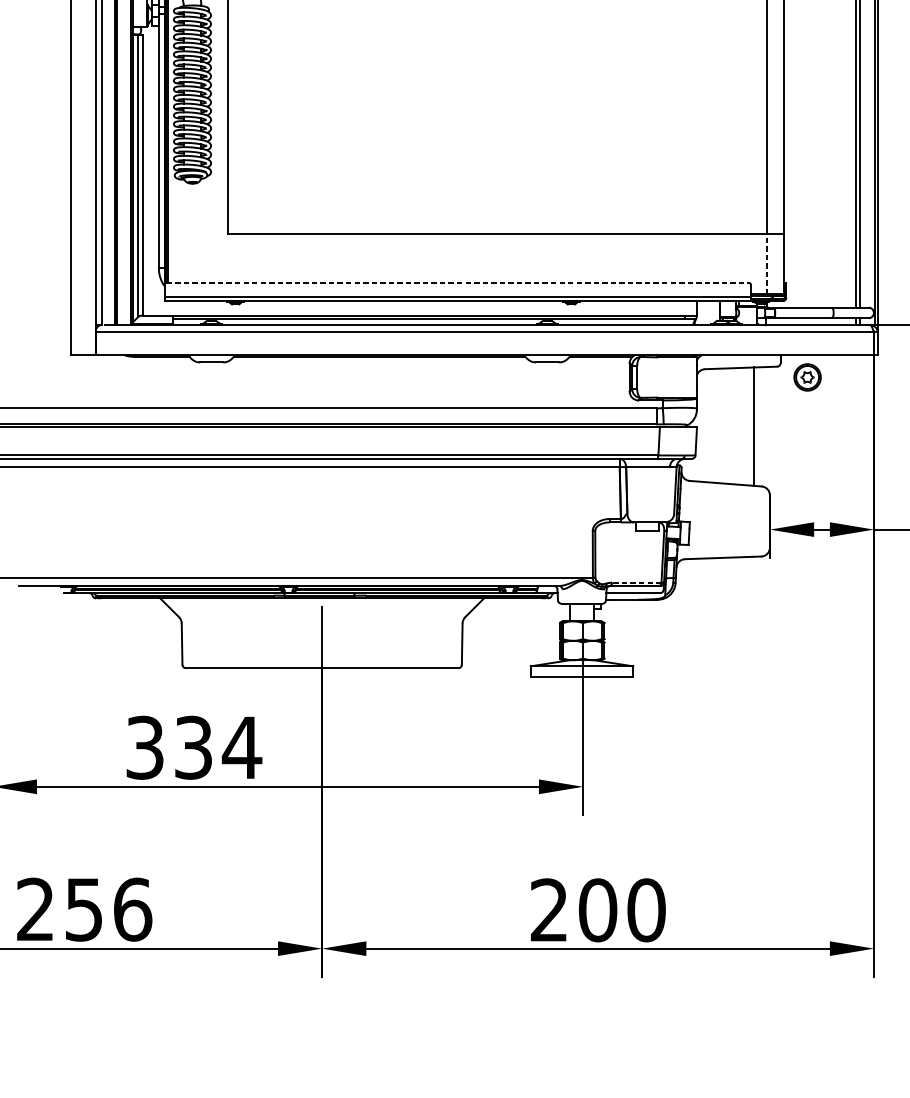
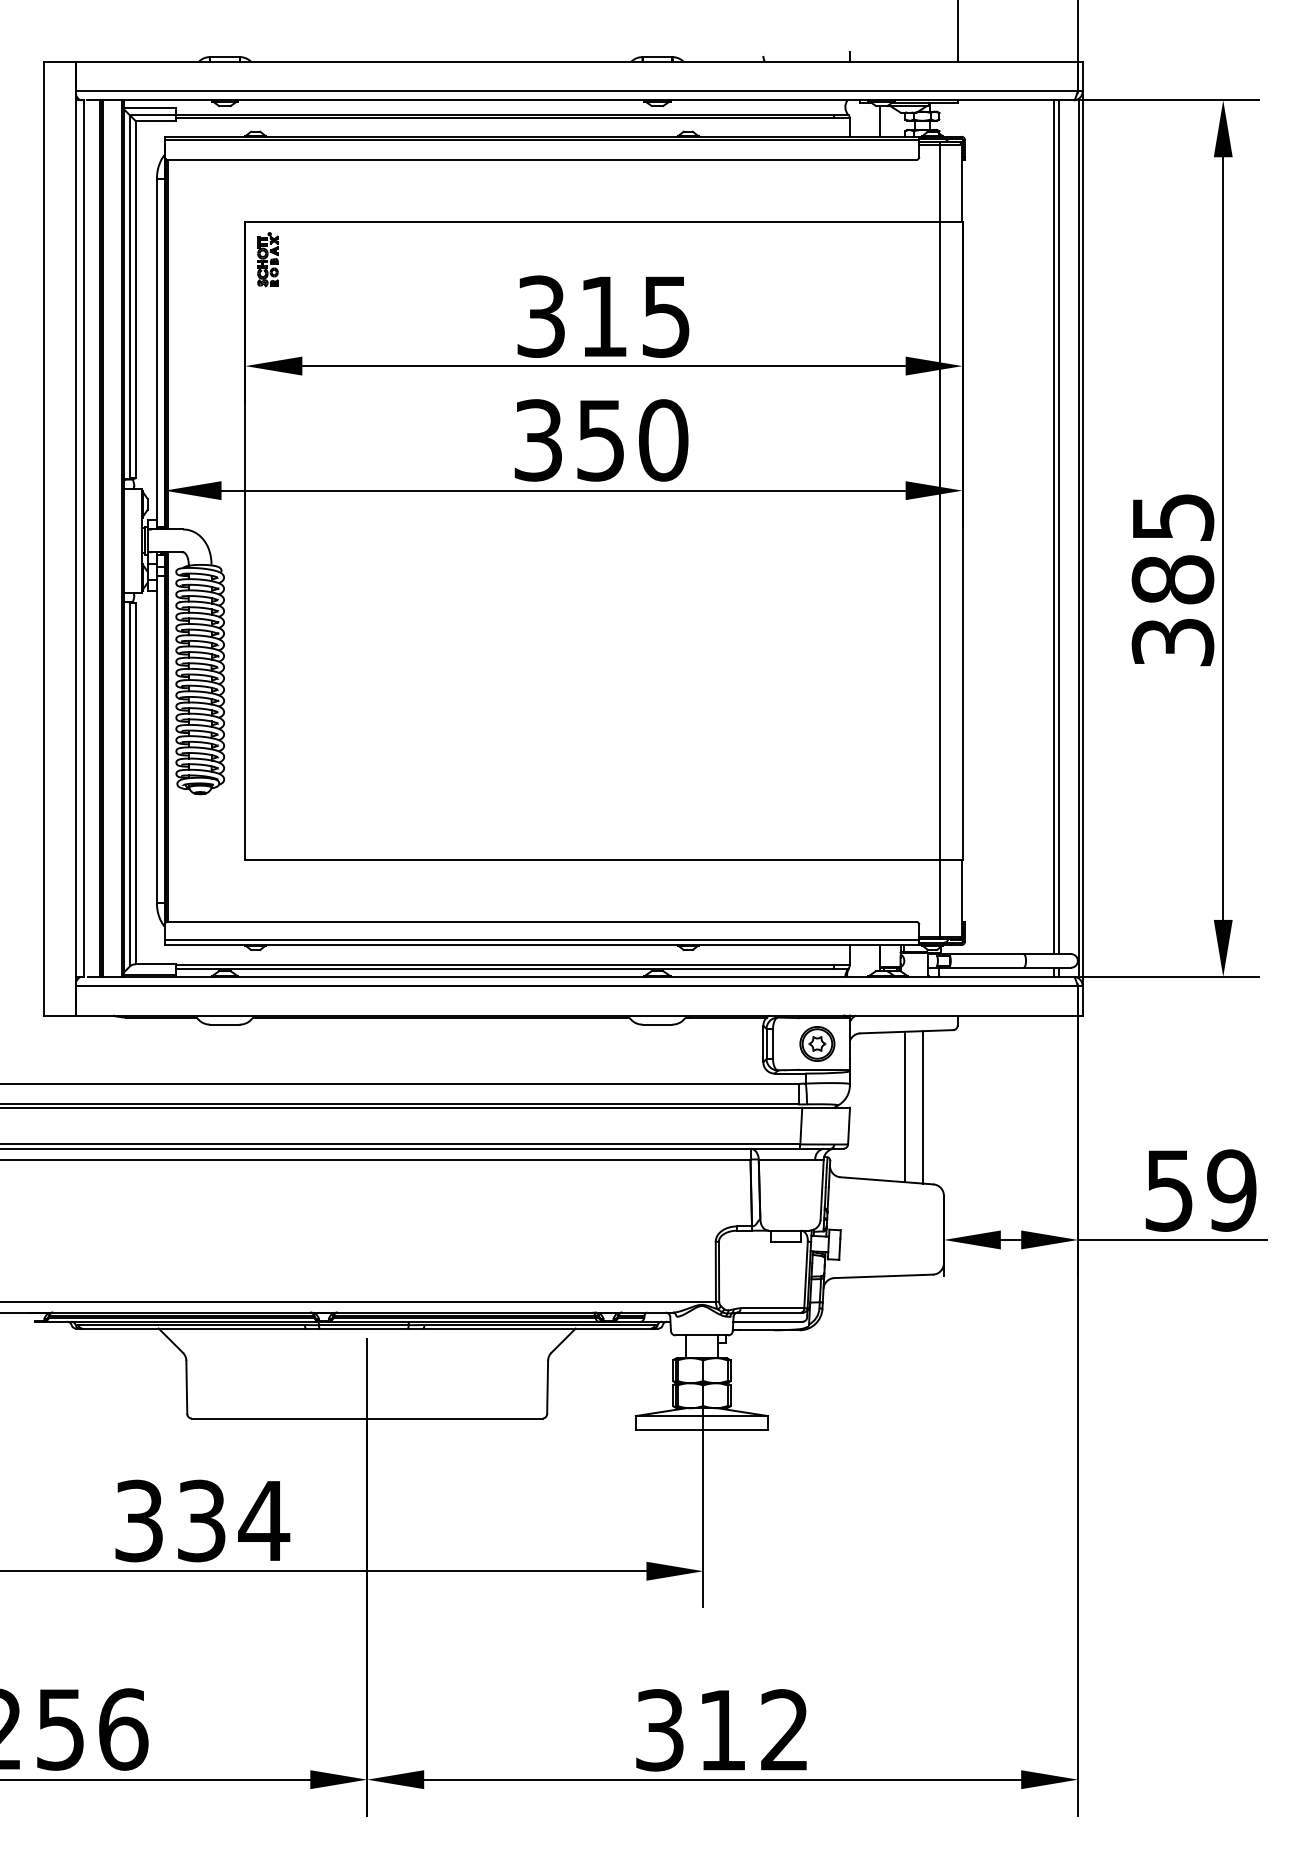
line: (766, 264) -> (939, 898), dashed -> solid
line: (458, 283) -> (542, 922), dashed -> solid
part: (807, 377) -> (817, 1043), moved
line: (740, 425) -> (905, 1106), added
line: (636, 582) -> (772, 1308), dashed -> solid
text: (598, 910) -> (722, 1730), 200 -> 312

